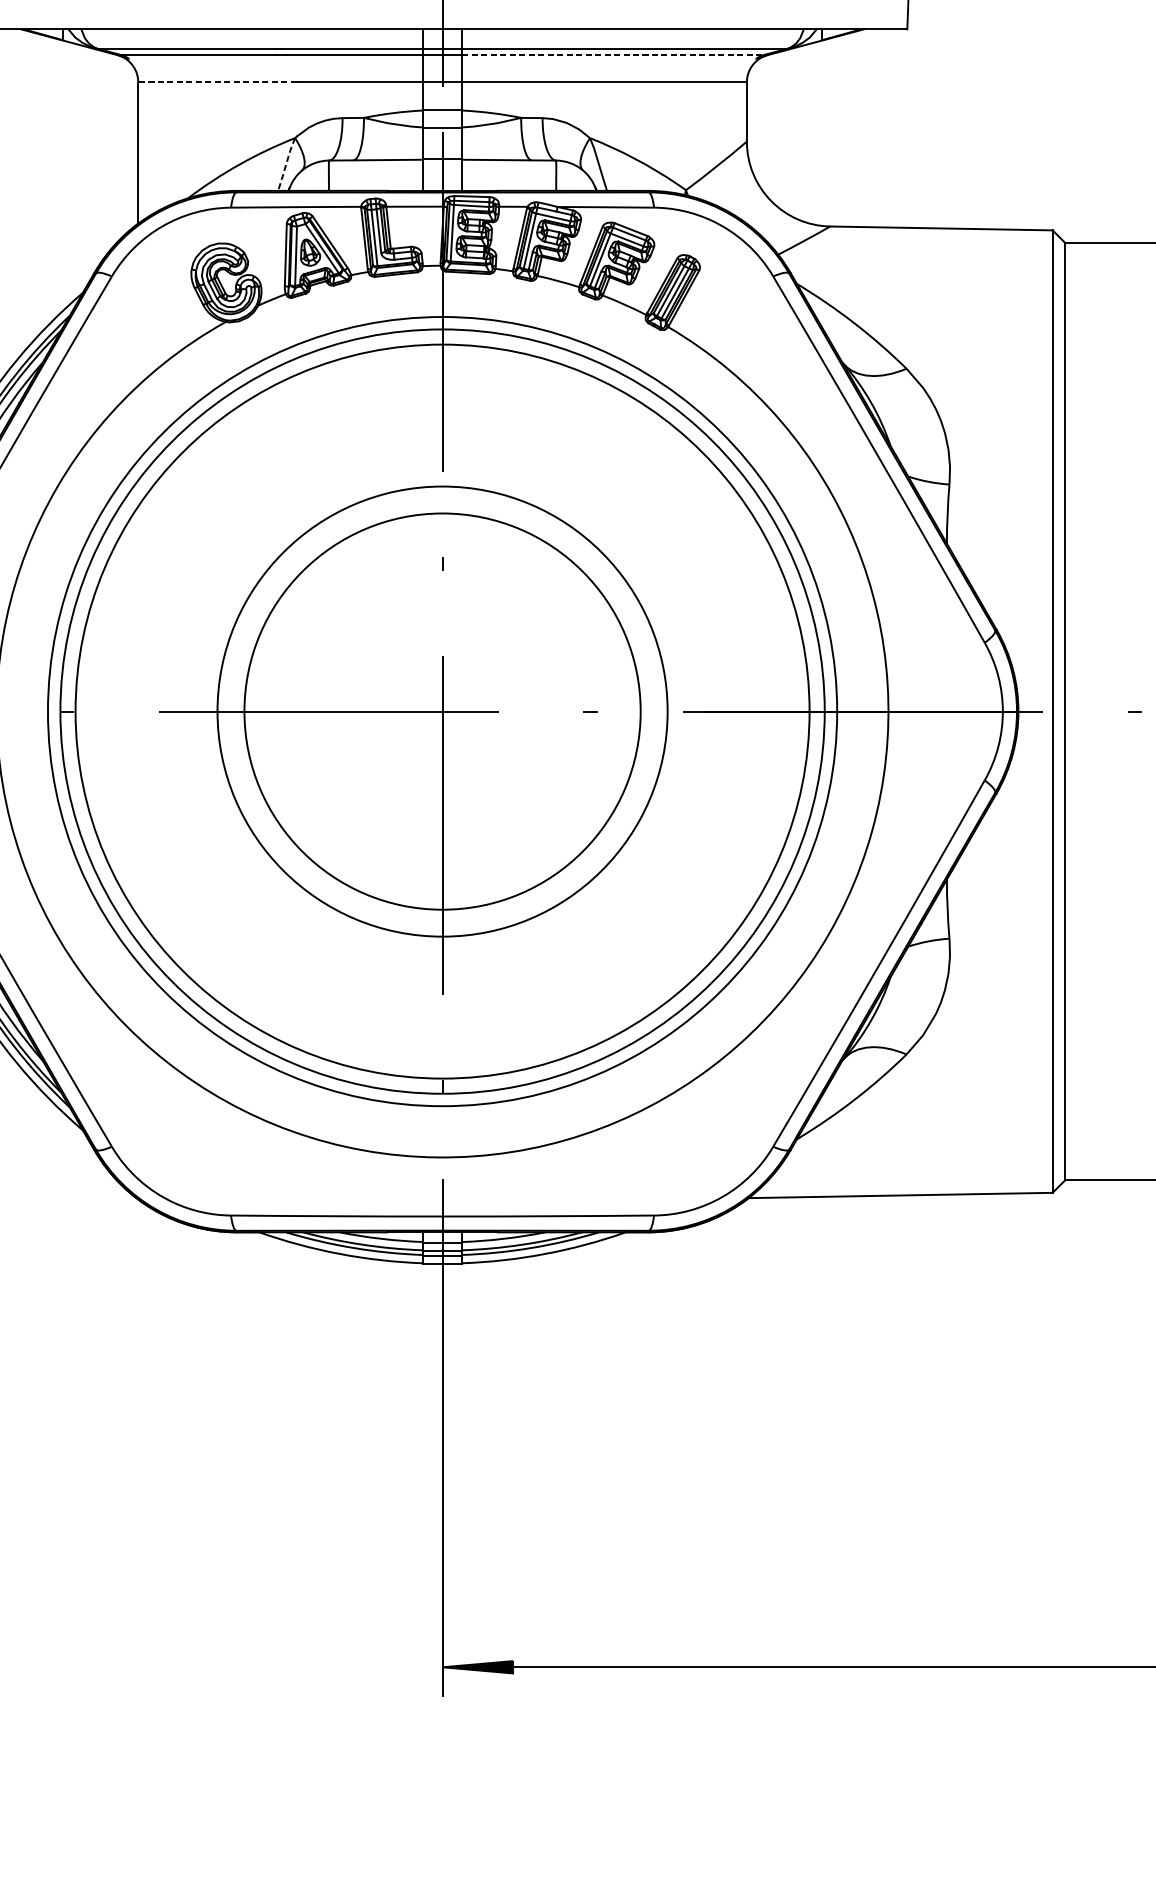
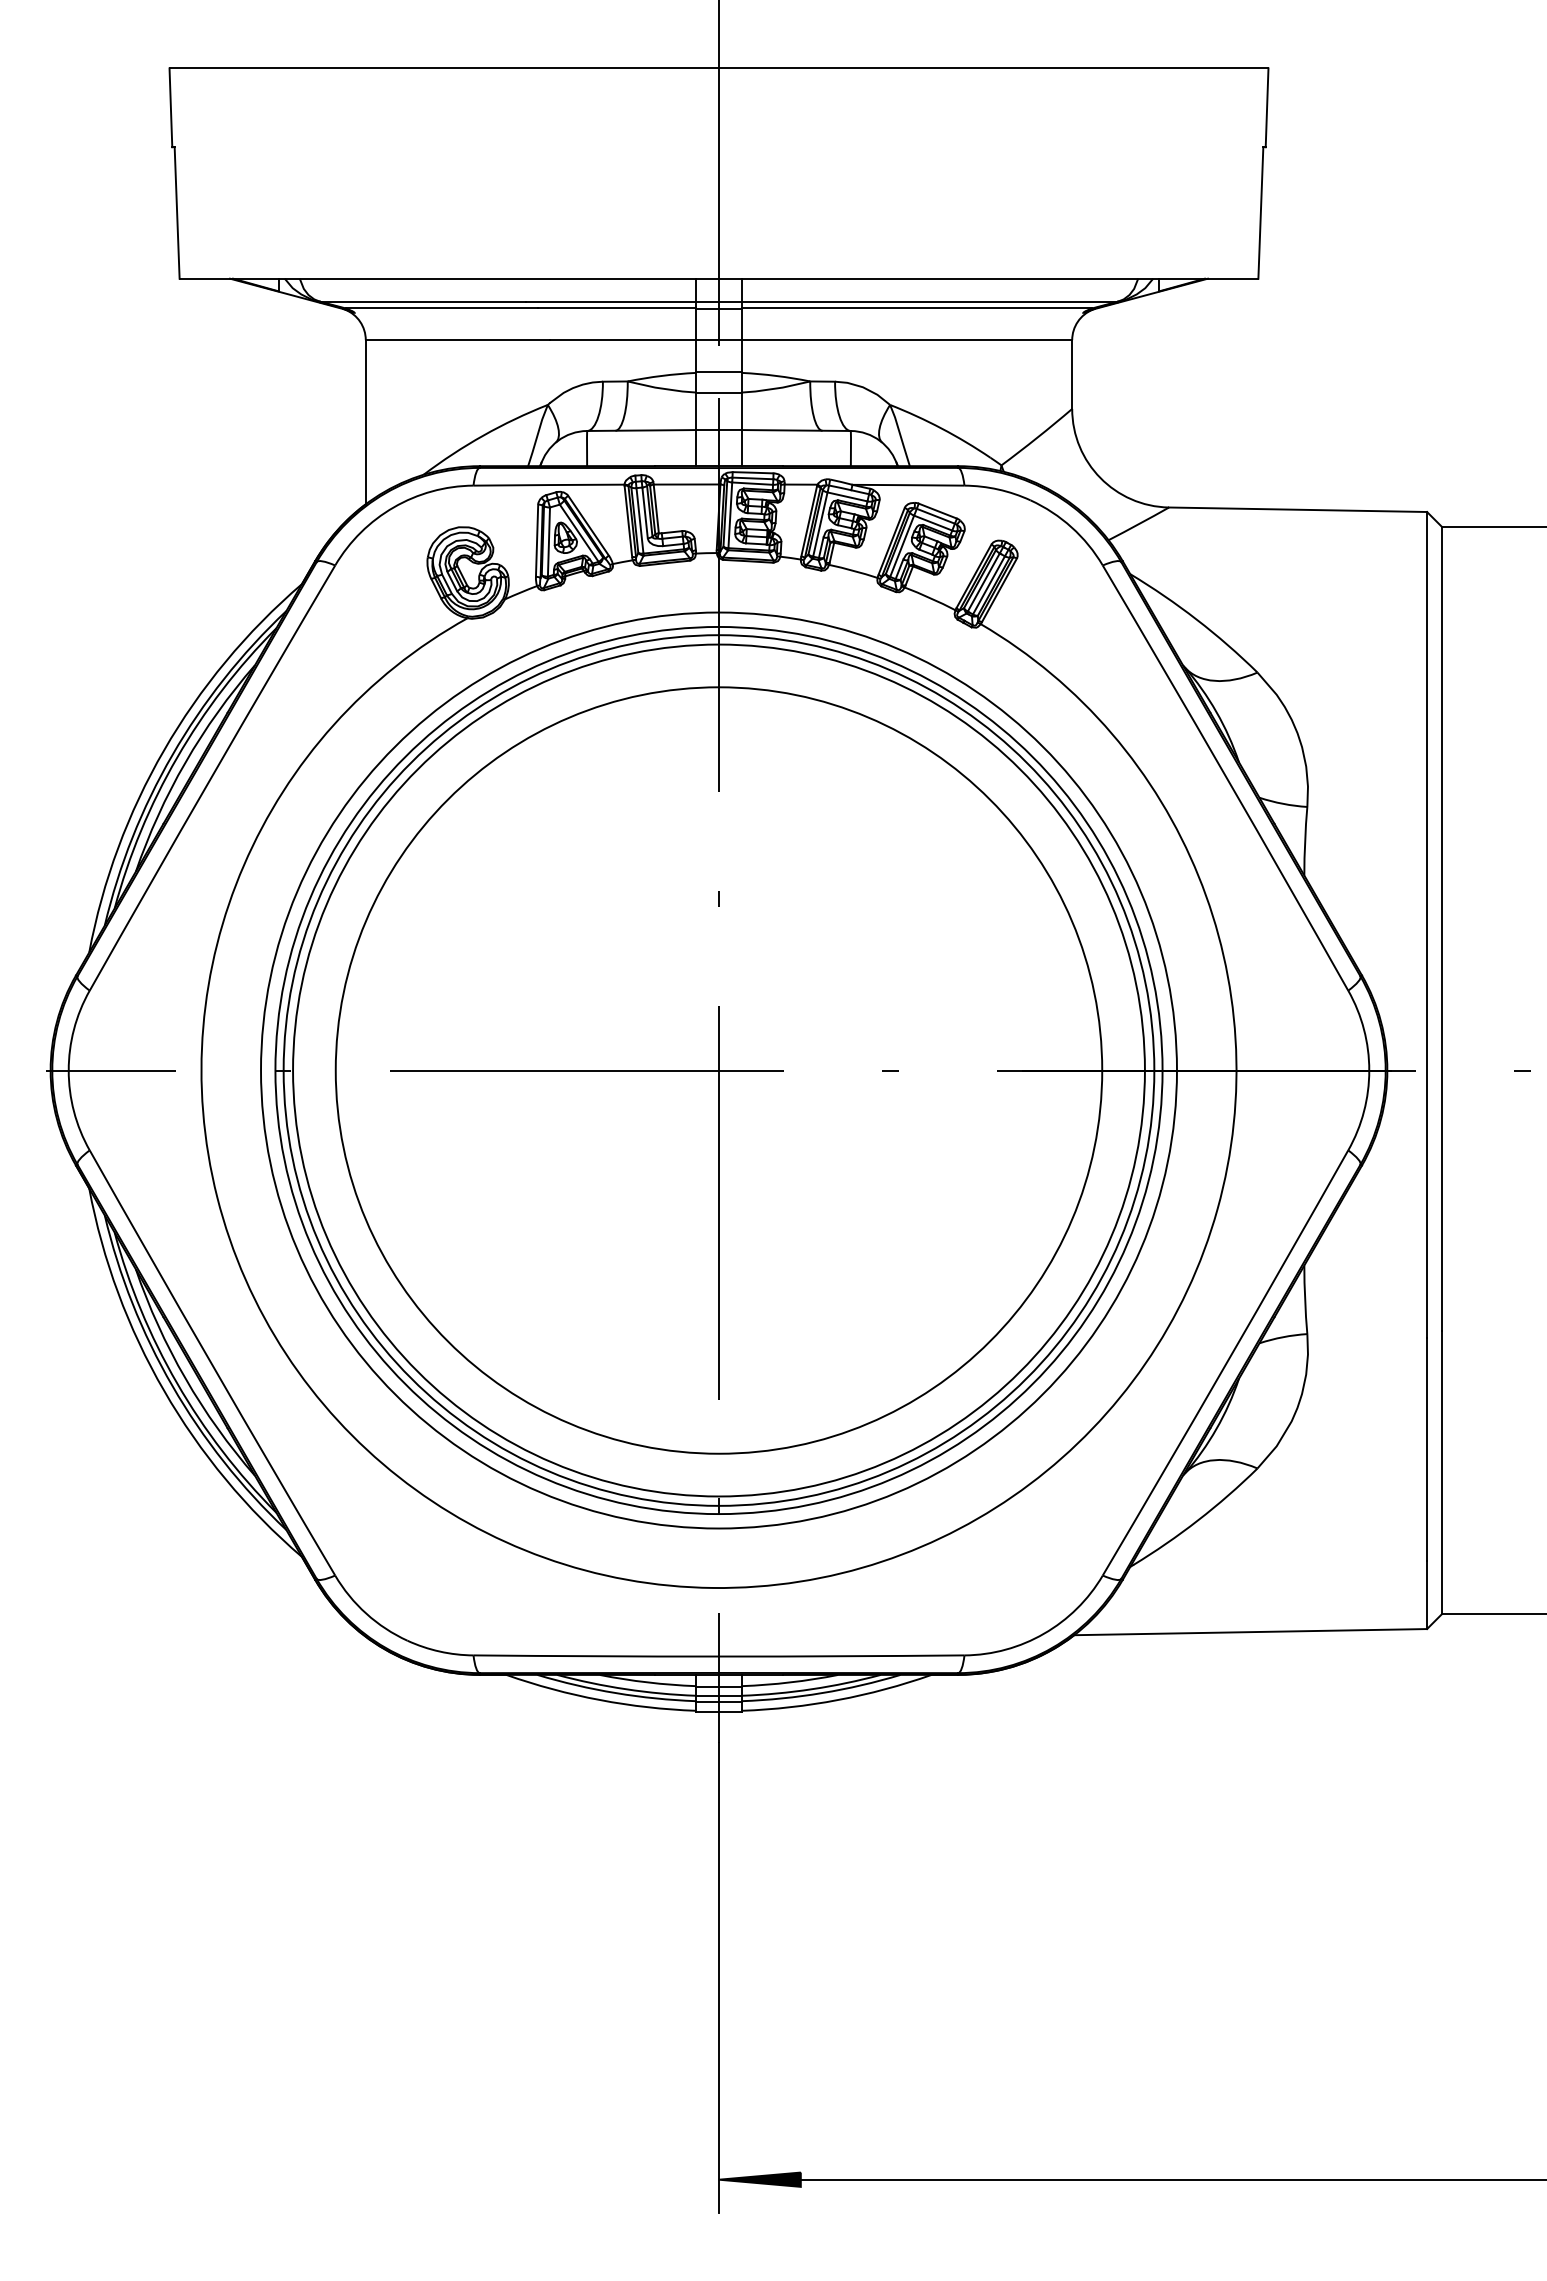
line: (613, 55) -> (917, 308), dashed -> solid
line: (217, 82) -> (457, 340), dashed -> solid
line: (286, 164) -> (537, 435), dashed -> solid
circle: (442, 711) -> (718, 1070), size x1.67
circle: (442, 711) -> (718, 1070), size x1.67

